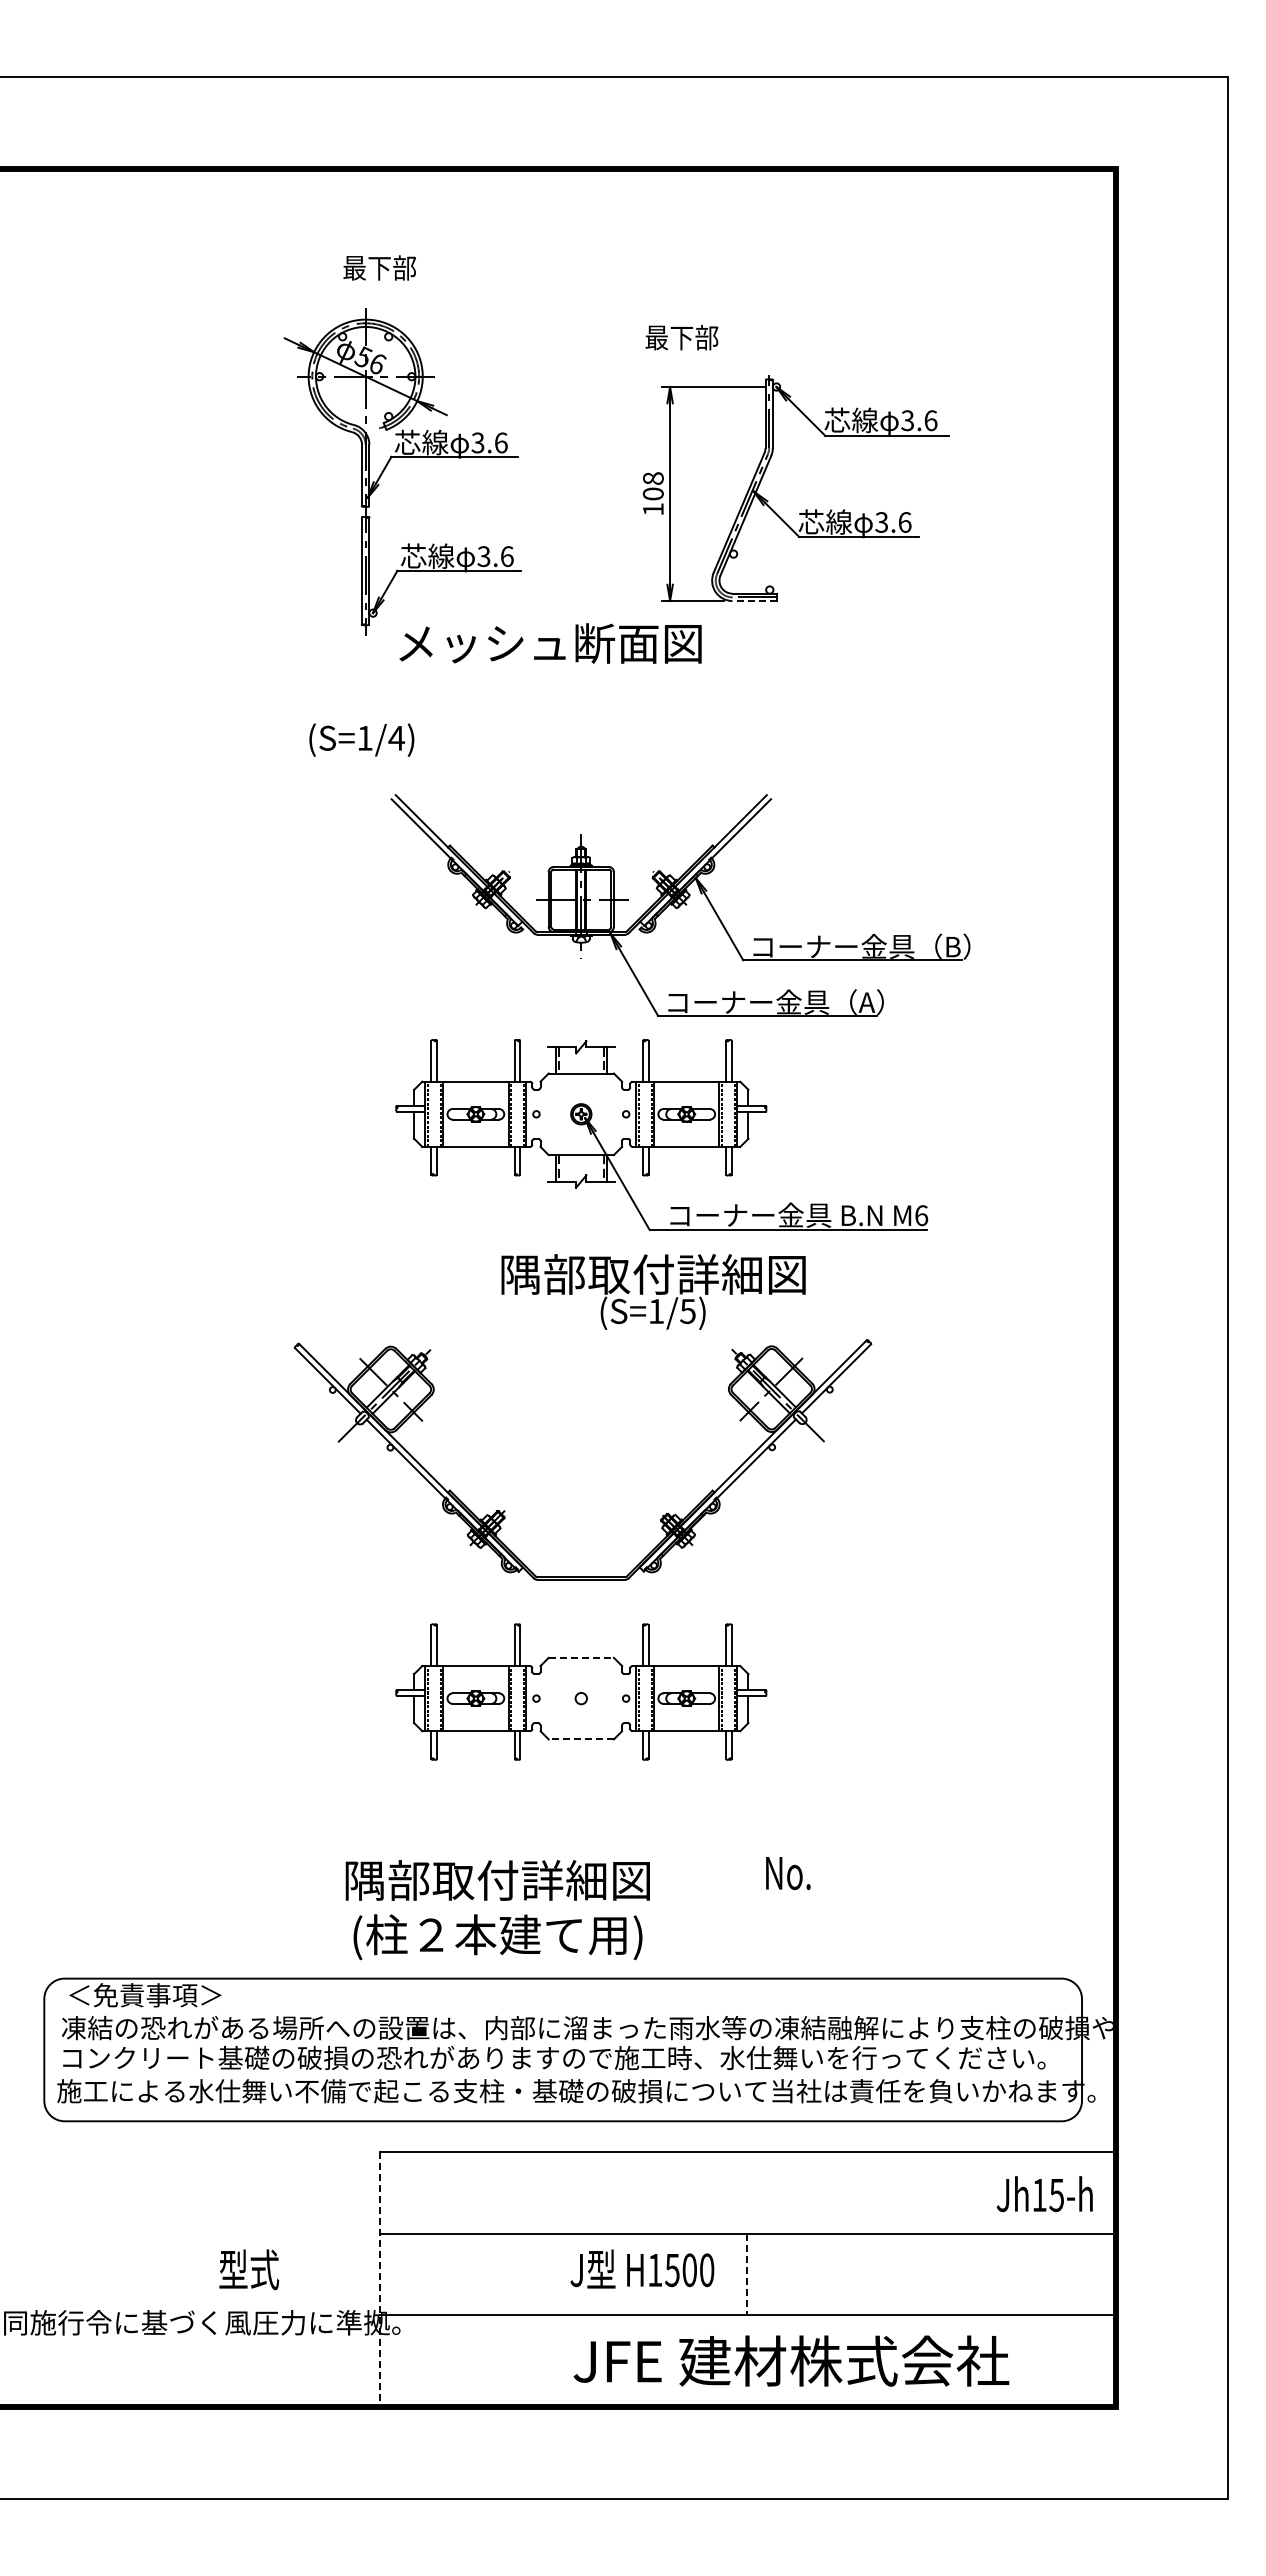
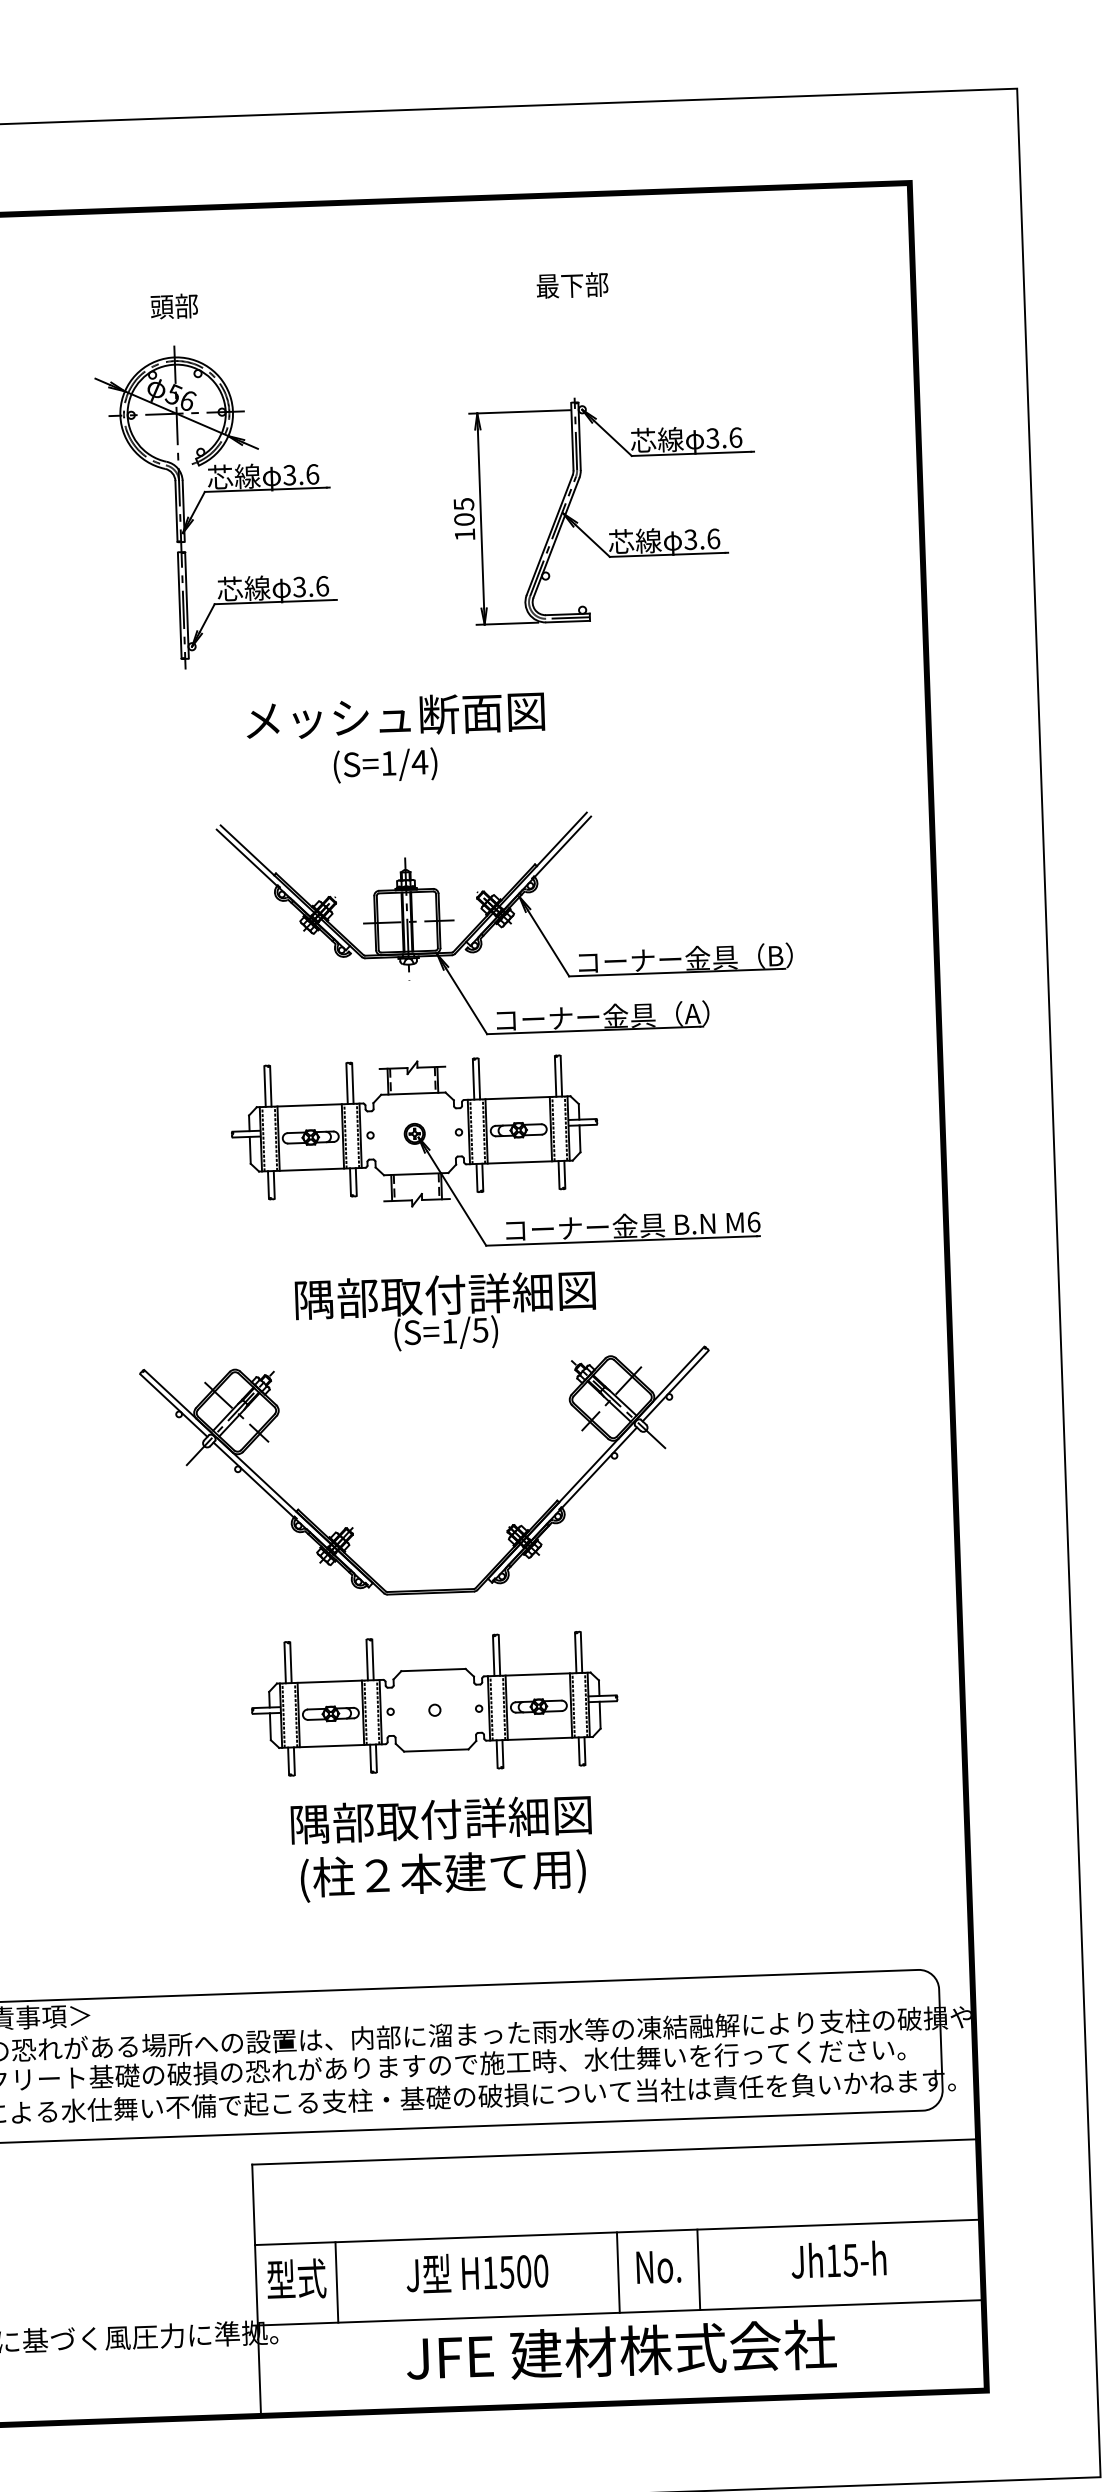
text: (379, 267) -> (186, 305), 最下部 -> 頭部
text: (681, 337) -> (571, 285), moved
text: (653, 478) -> (464, 504), 108 -> 105
line: (754, 601) -> (567, 622), dashed -> solid
text: (550, 643) -> (395, 716), moved
text: (361, 739) -> (385, 764), moved
text: (653, 1291) -> (445, 1311), moved
line: (581, 1657) -> (433, 1669), dashed -> solid
line: (581, 1739) -> (436, 1750), dashed -> solid
text: (788, 1873) -> (658, 2267), moved
text: (497, 1910) -> (441, 1849), moved
text: (1044, 2194) -> (838, 2259), moved
text: (642, 2268) -> (477, 2271), moved
text: (249, 2269) -> (296, 2278), moved
line: (461, 2274) -> (336, 2282), added
line: (747, 2274) -> (618, 2272), dashed -> solid
line: (828, 2274) -> (698, 2269), added
line: (380, 2279) -> (256, 2290), dashed -> solid
text: (791, 2360) -> (621, 2350), moved

